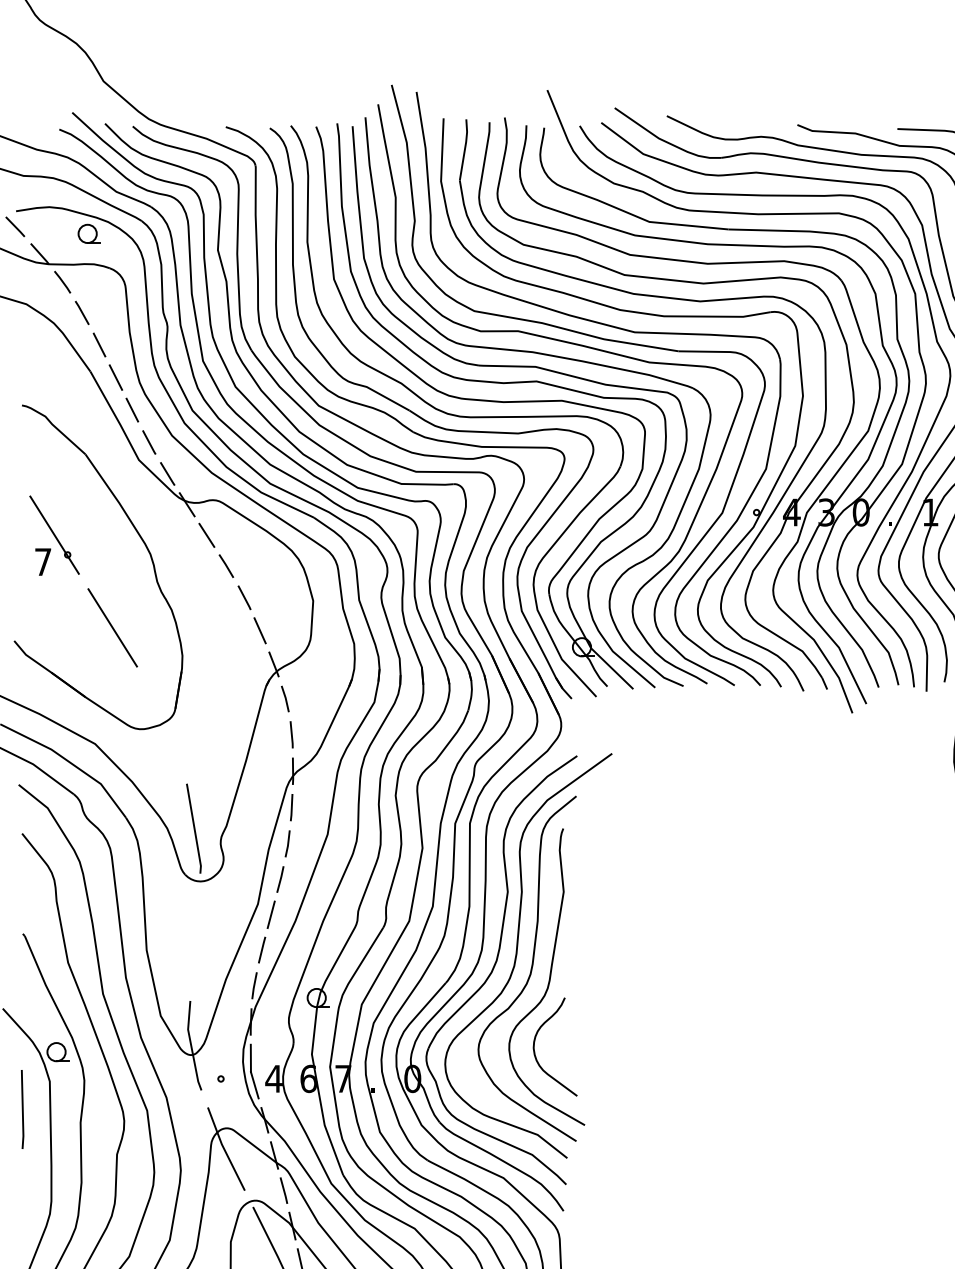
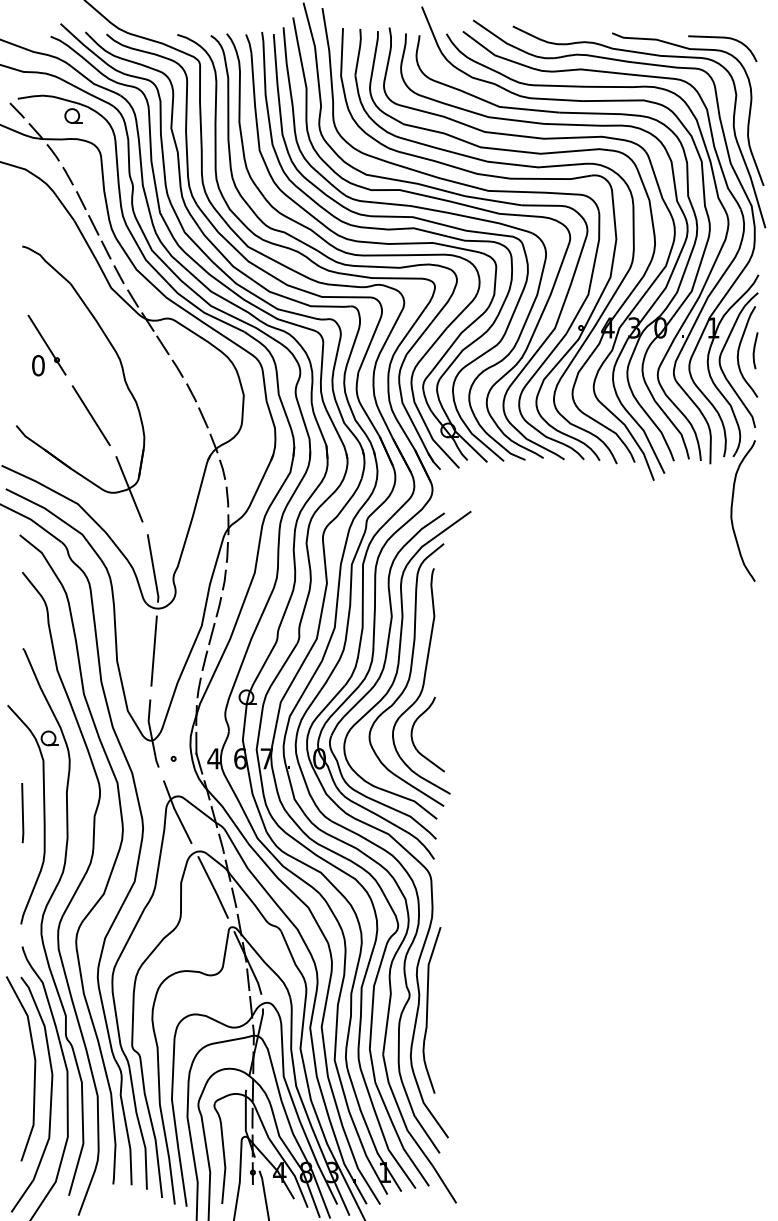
text: (43, 561) -> (38, 365), 7 -> 0
line: (162, 724) -> (129, 489), added
line: (194, 936) -> (153, 650), added
line: (22, 1110) -> (22, 813), moved

